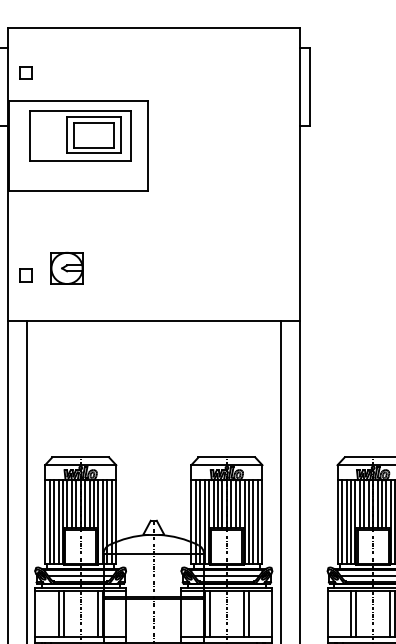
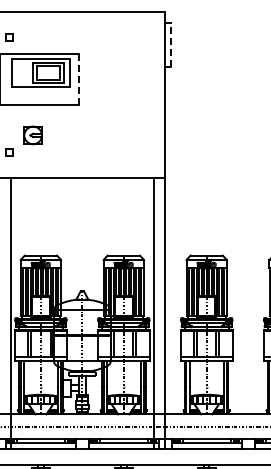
line: (309, 85) -> (170, 44), solid -> dashed
line: (148, 146) -> (79, 79), solid -> dashed
part: (65, 268) -> (32, 135), moved

